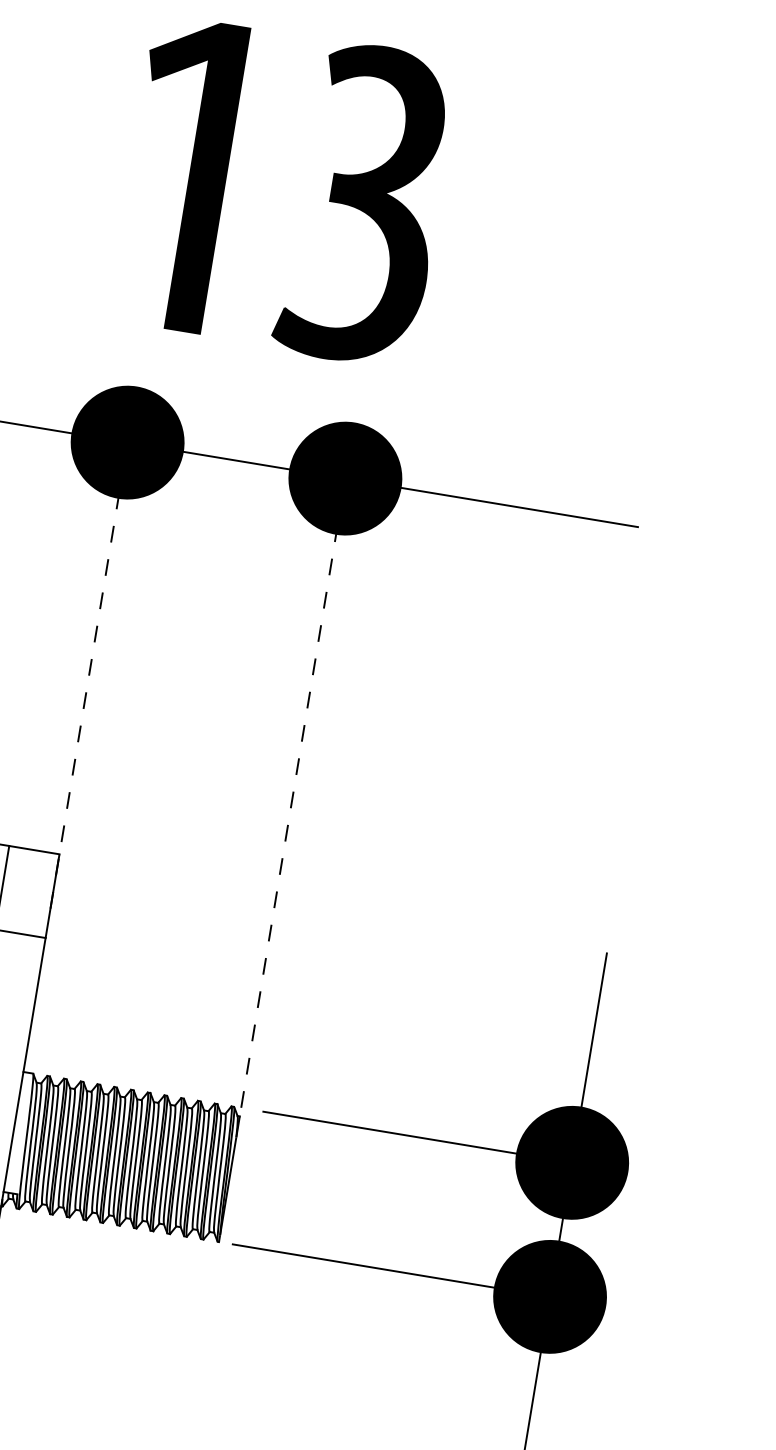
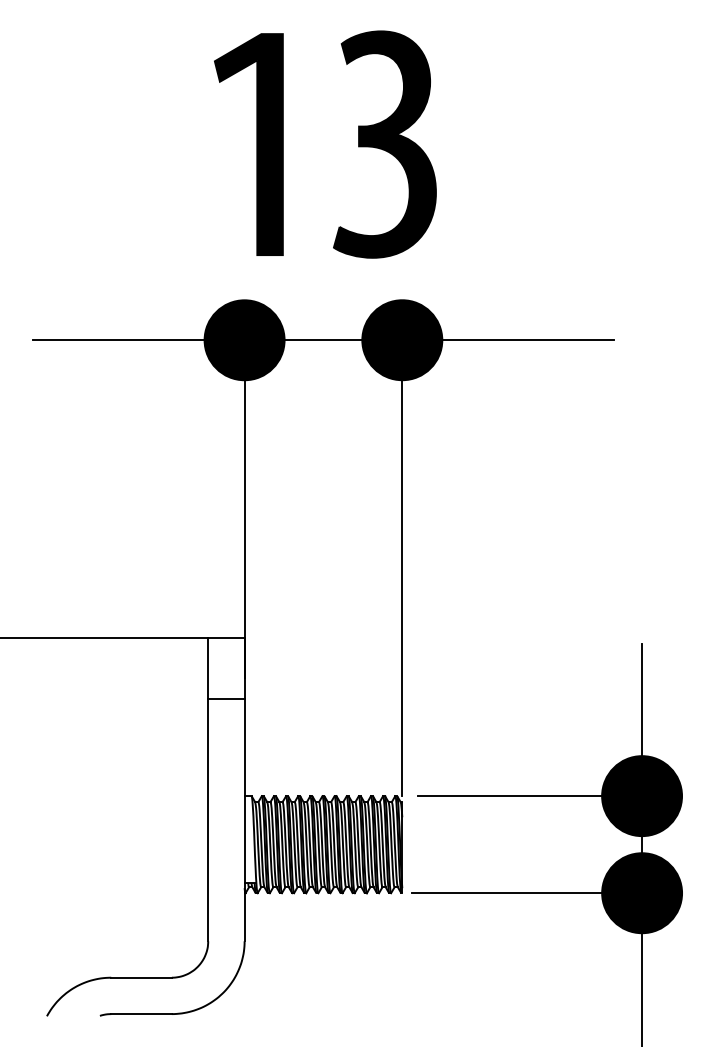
line: (88, 676) -> (244, 509), dashed -> solid
line: (293, 793) -> (402, 568), dashed -> solid

